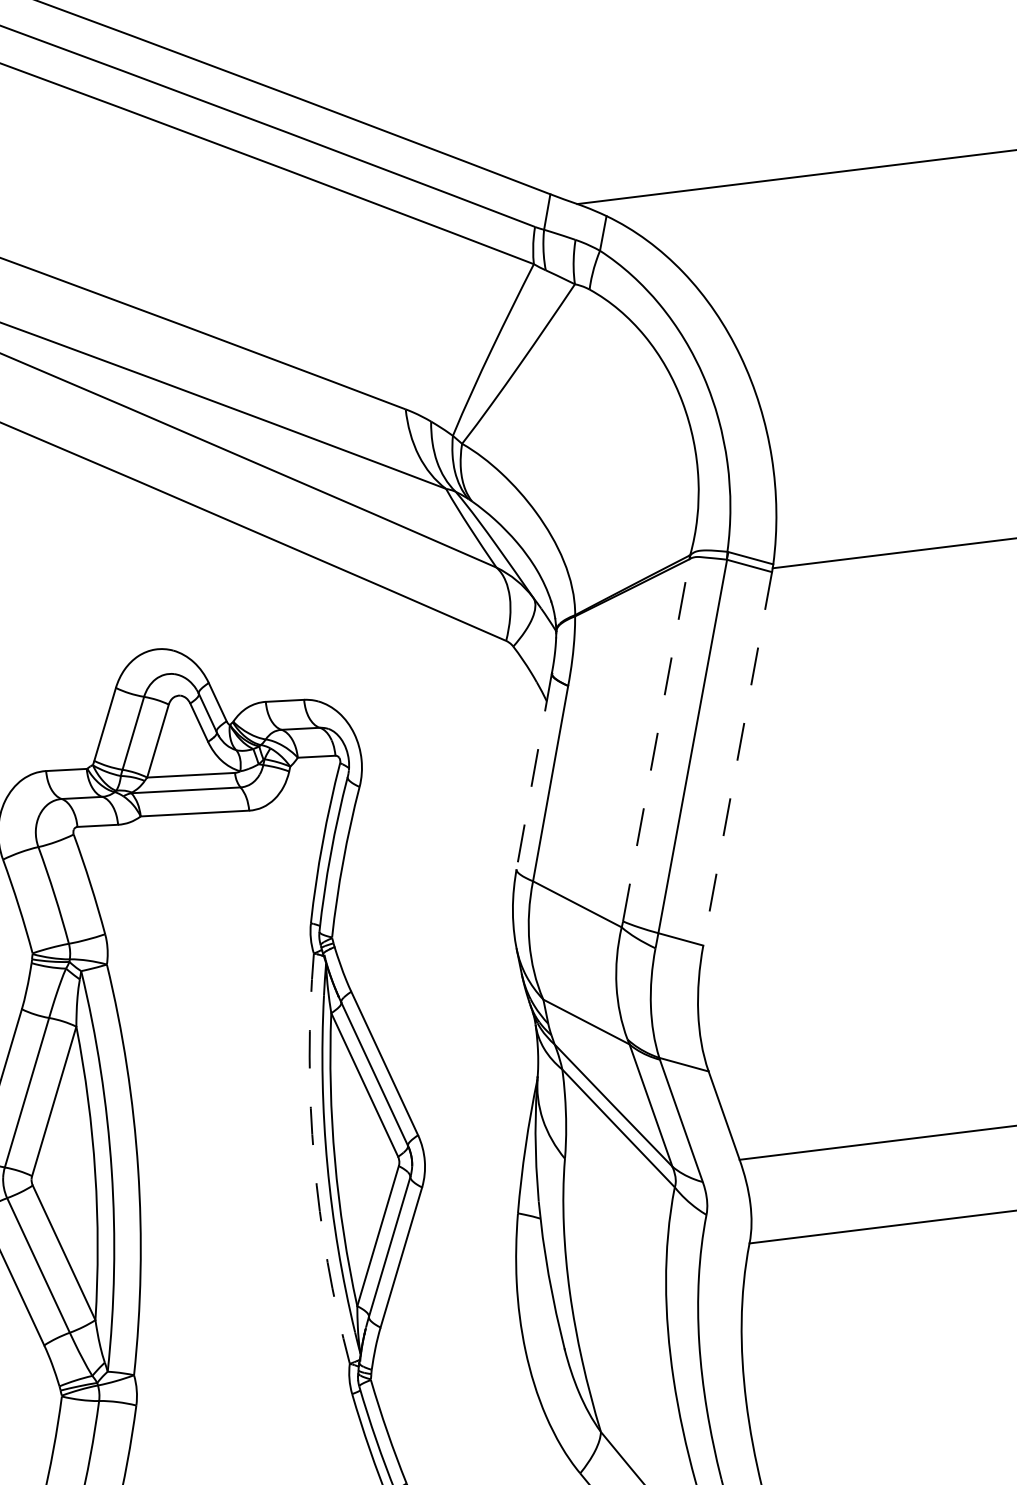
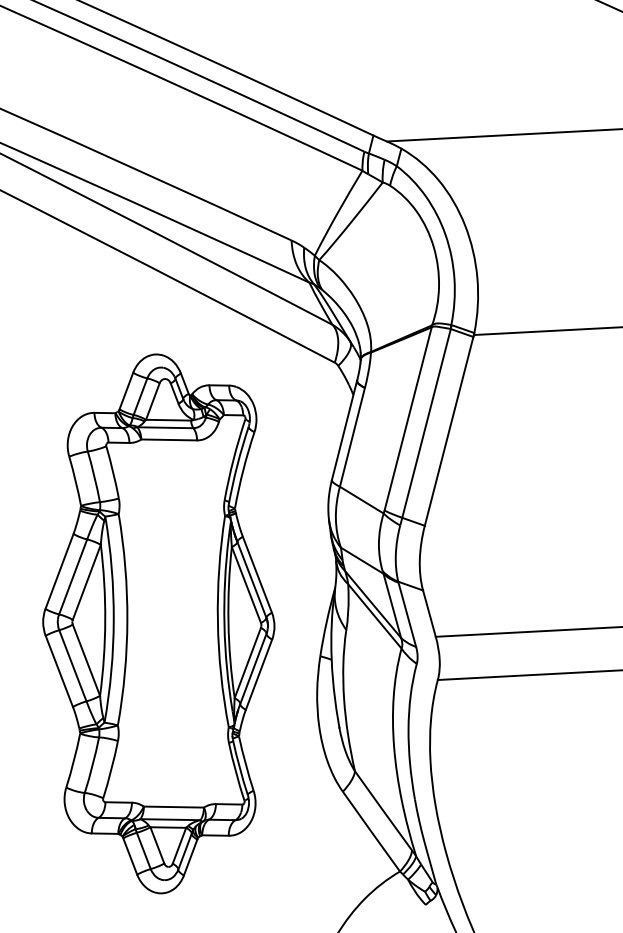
line: (656, 739) -> (408, 418), dashed -> solid
line: (738, 759) -> (449, 431), dashed -> solid
line: (534, 773) -> (344, 431), dashed -> solid
arc: (313, 1159) -> (217, 621), dashed -> solid

